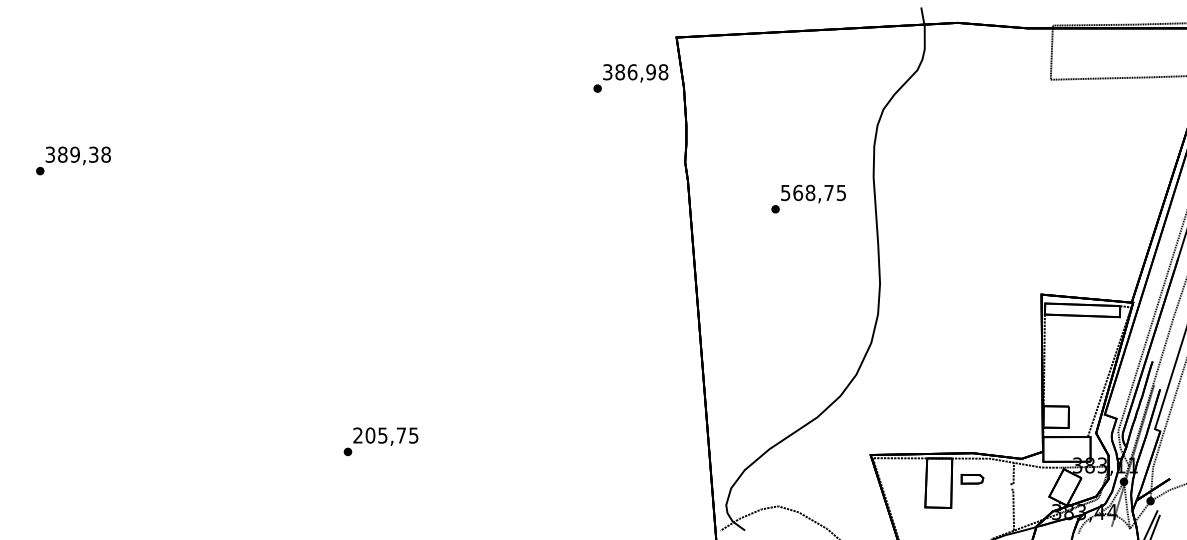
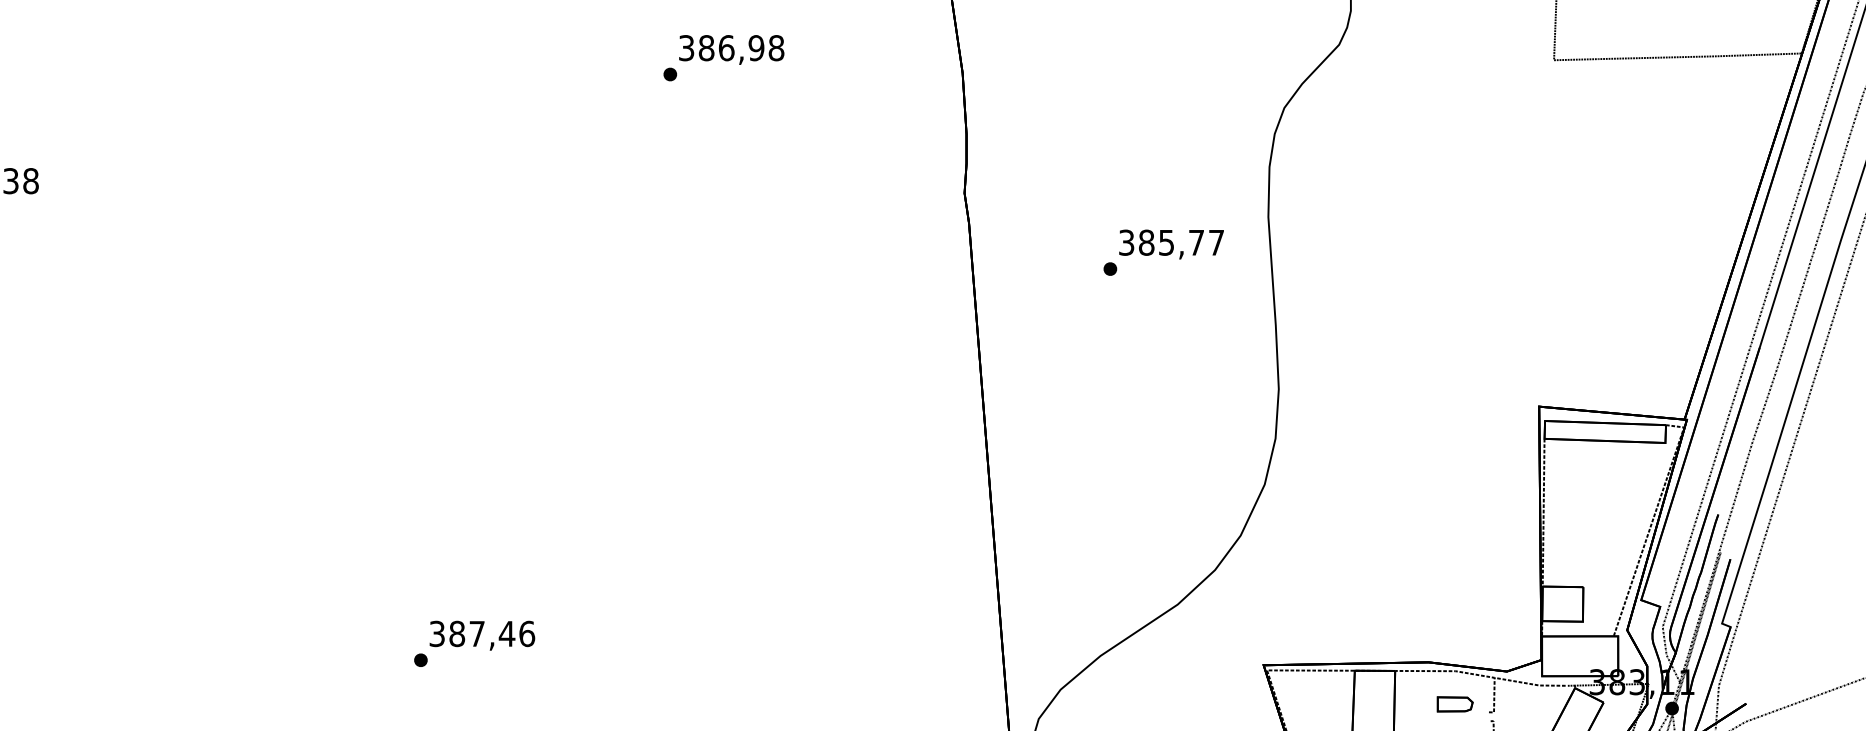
text: (630, 78) -> (723, 58), moved
text: (813, 192) -> (1171, 242), 568,75 -> 385,77
text: (385, 435) -> (481, 633), 205,75 -> 387,46
part: (972, 478) -> (1455, 703), moved

